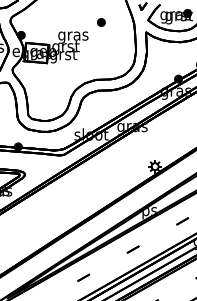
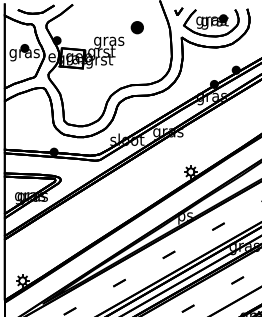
part: (100, 22) -> (136, 27), size x1.6

